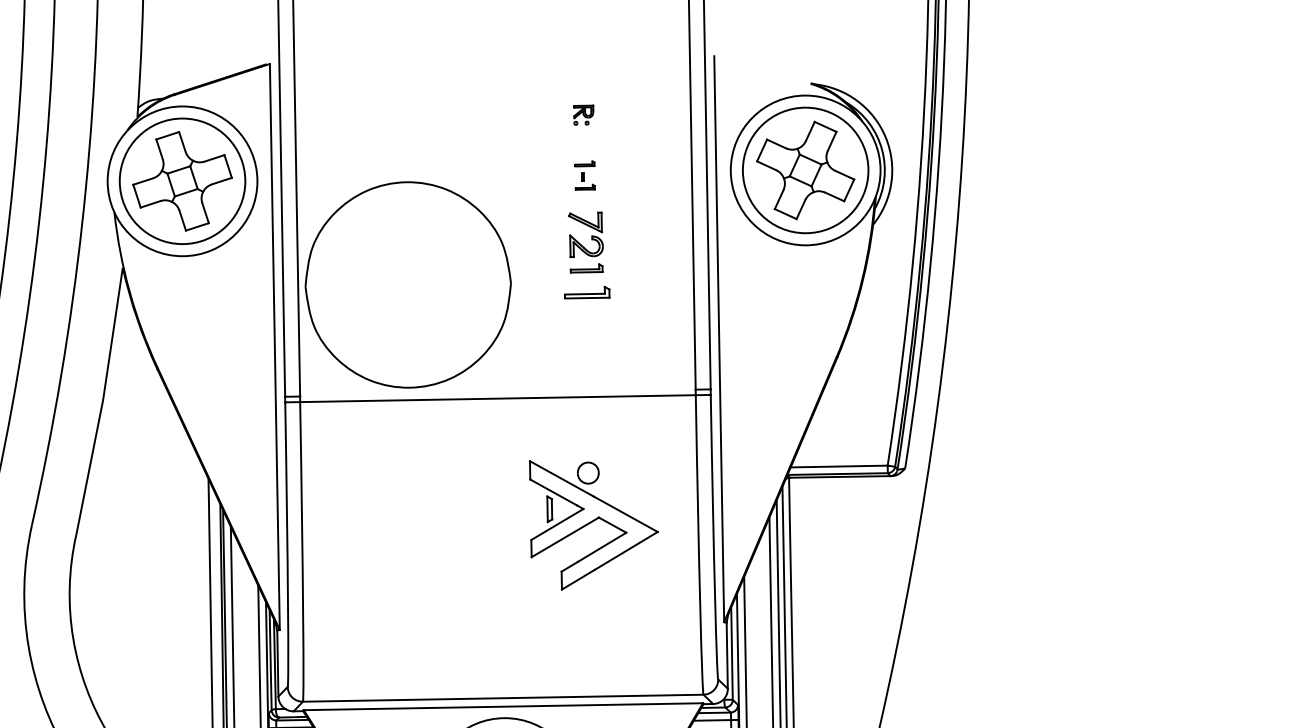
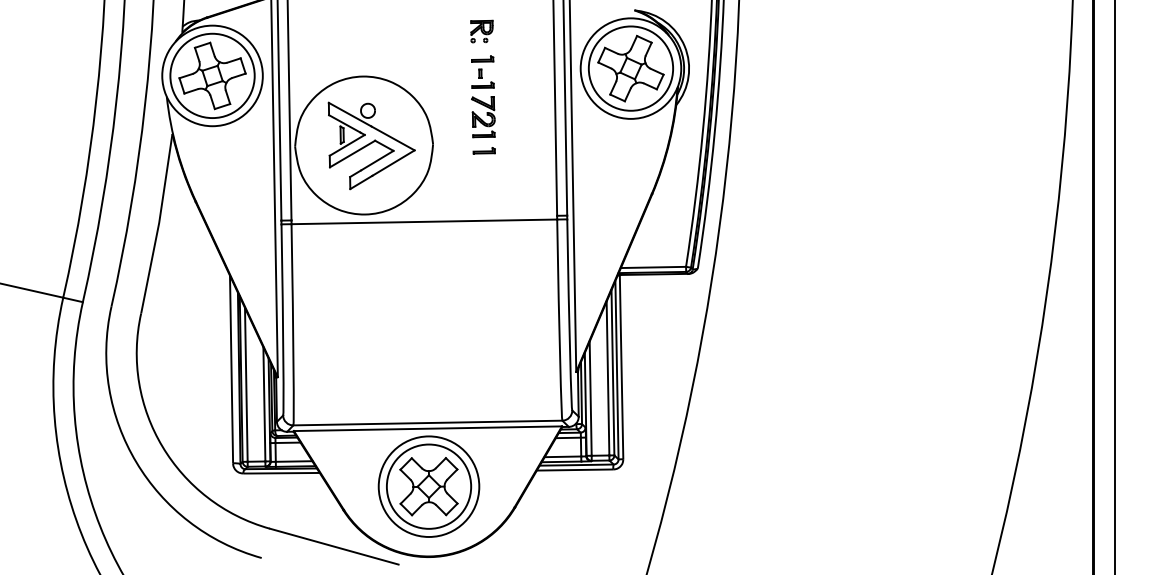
part: (583, 115) -> (481, 31), size x1.67
part: (584, 174) -> (482, 71), size x1.67
part: (586, 292) -> (483, 150), size x0.71
part: (593, 524) -> (371, 145), moved

